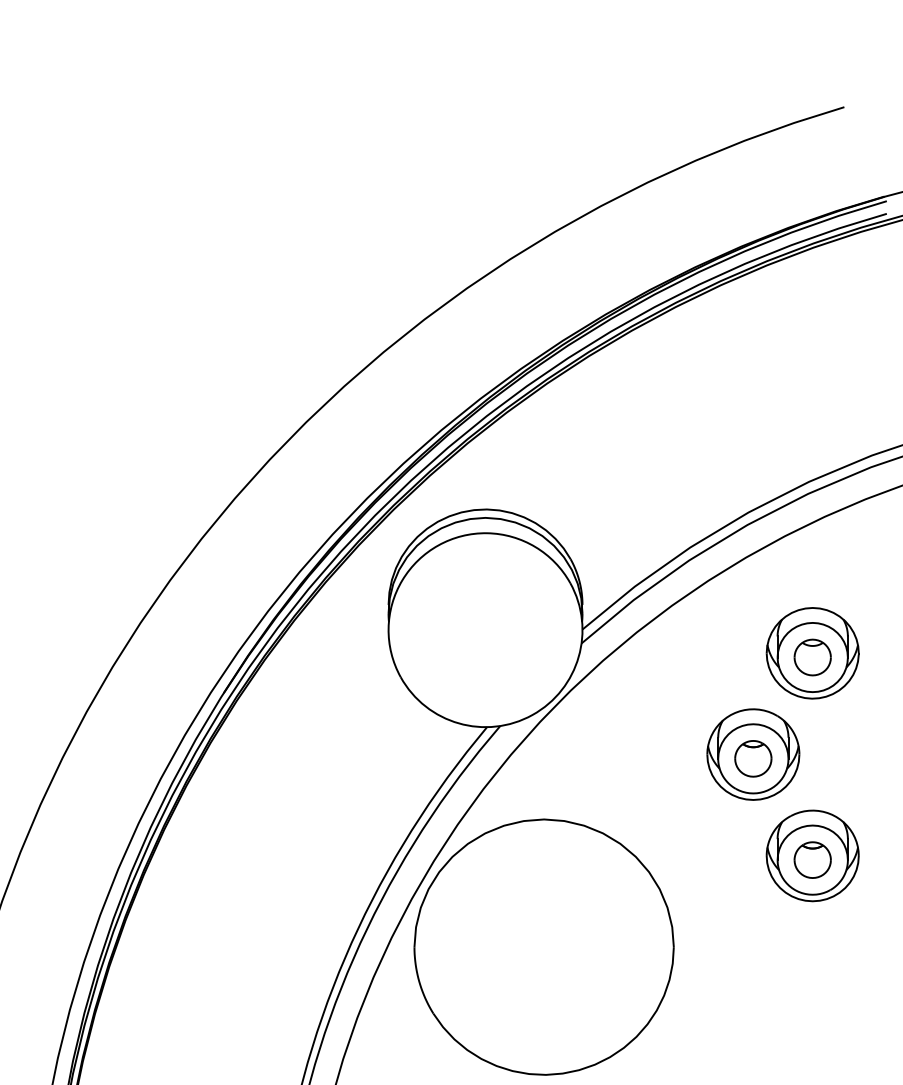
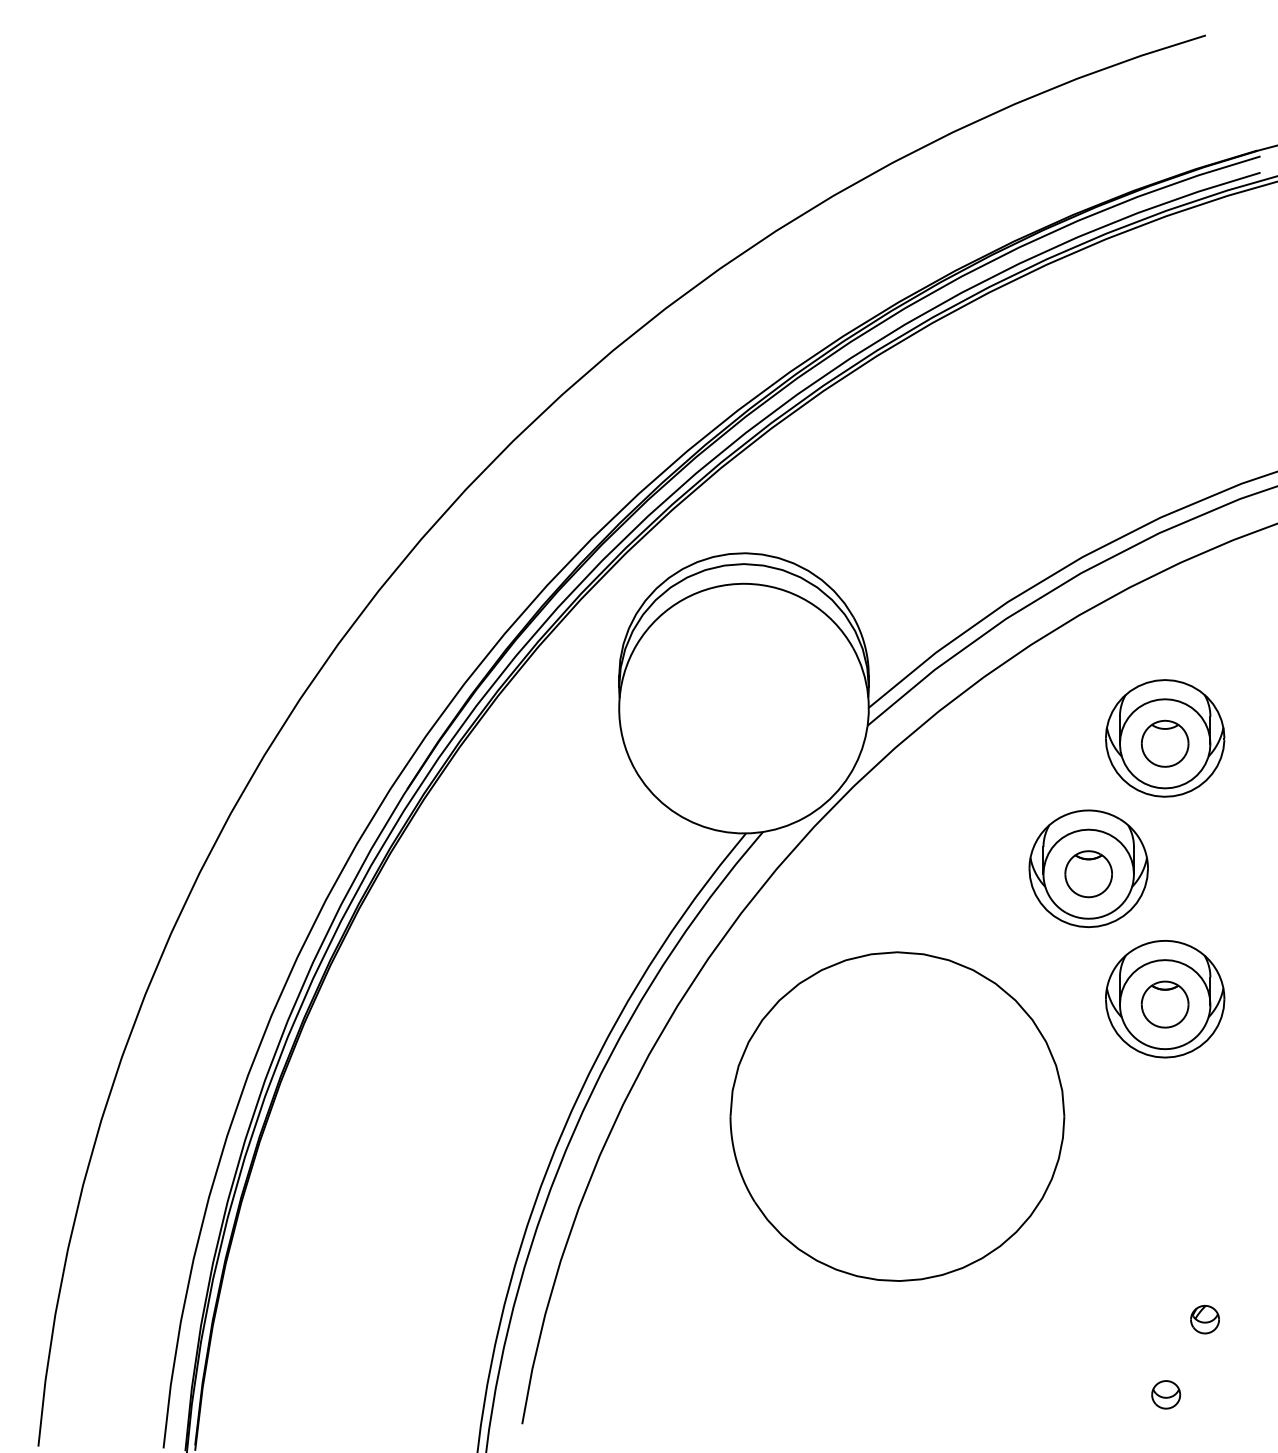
part: (544, 947) -> (897, 1116), moved

